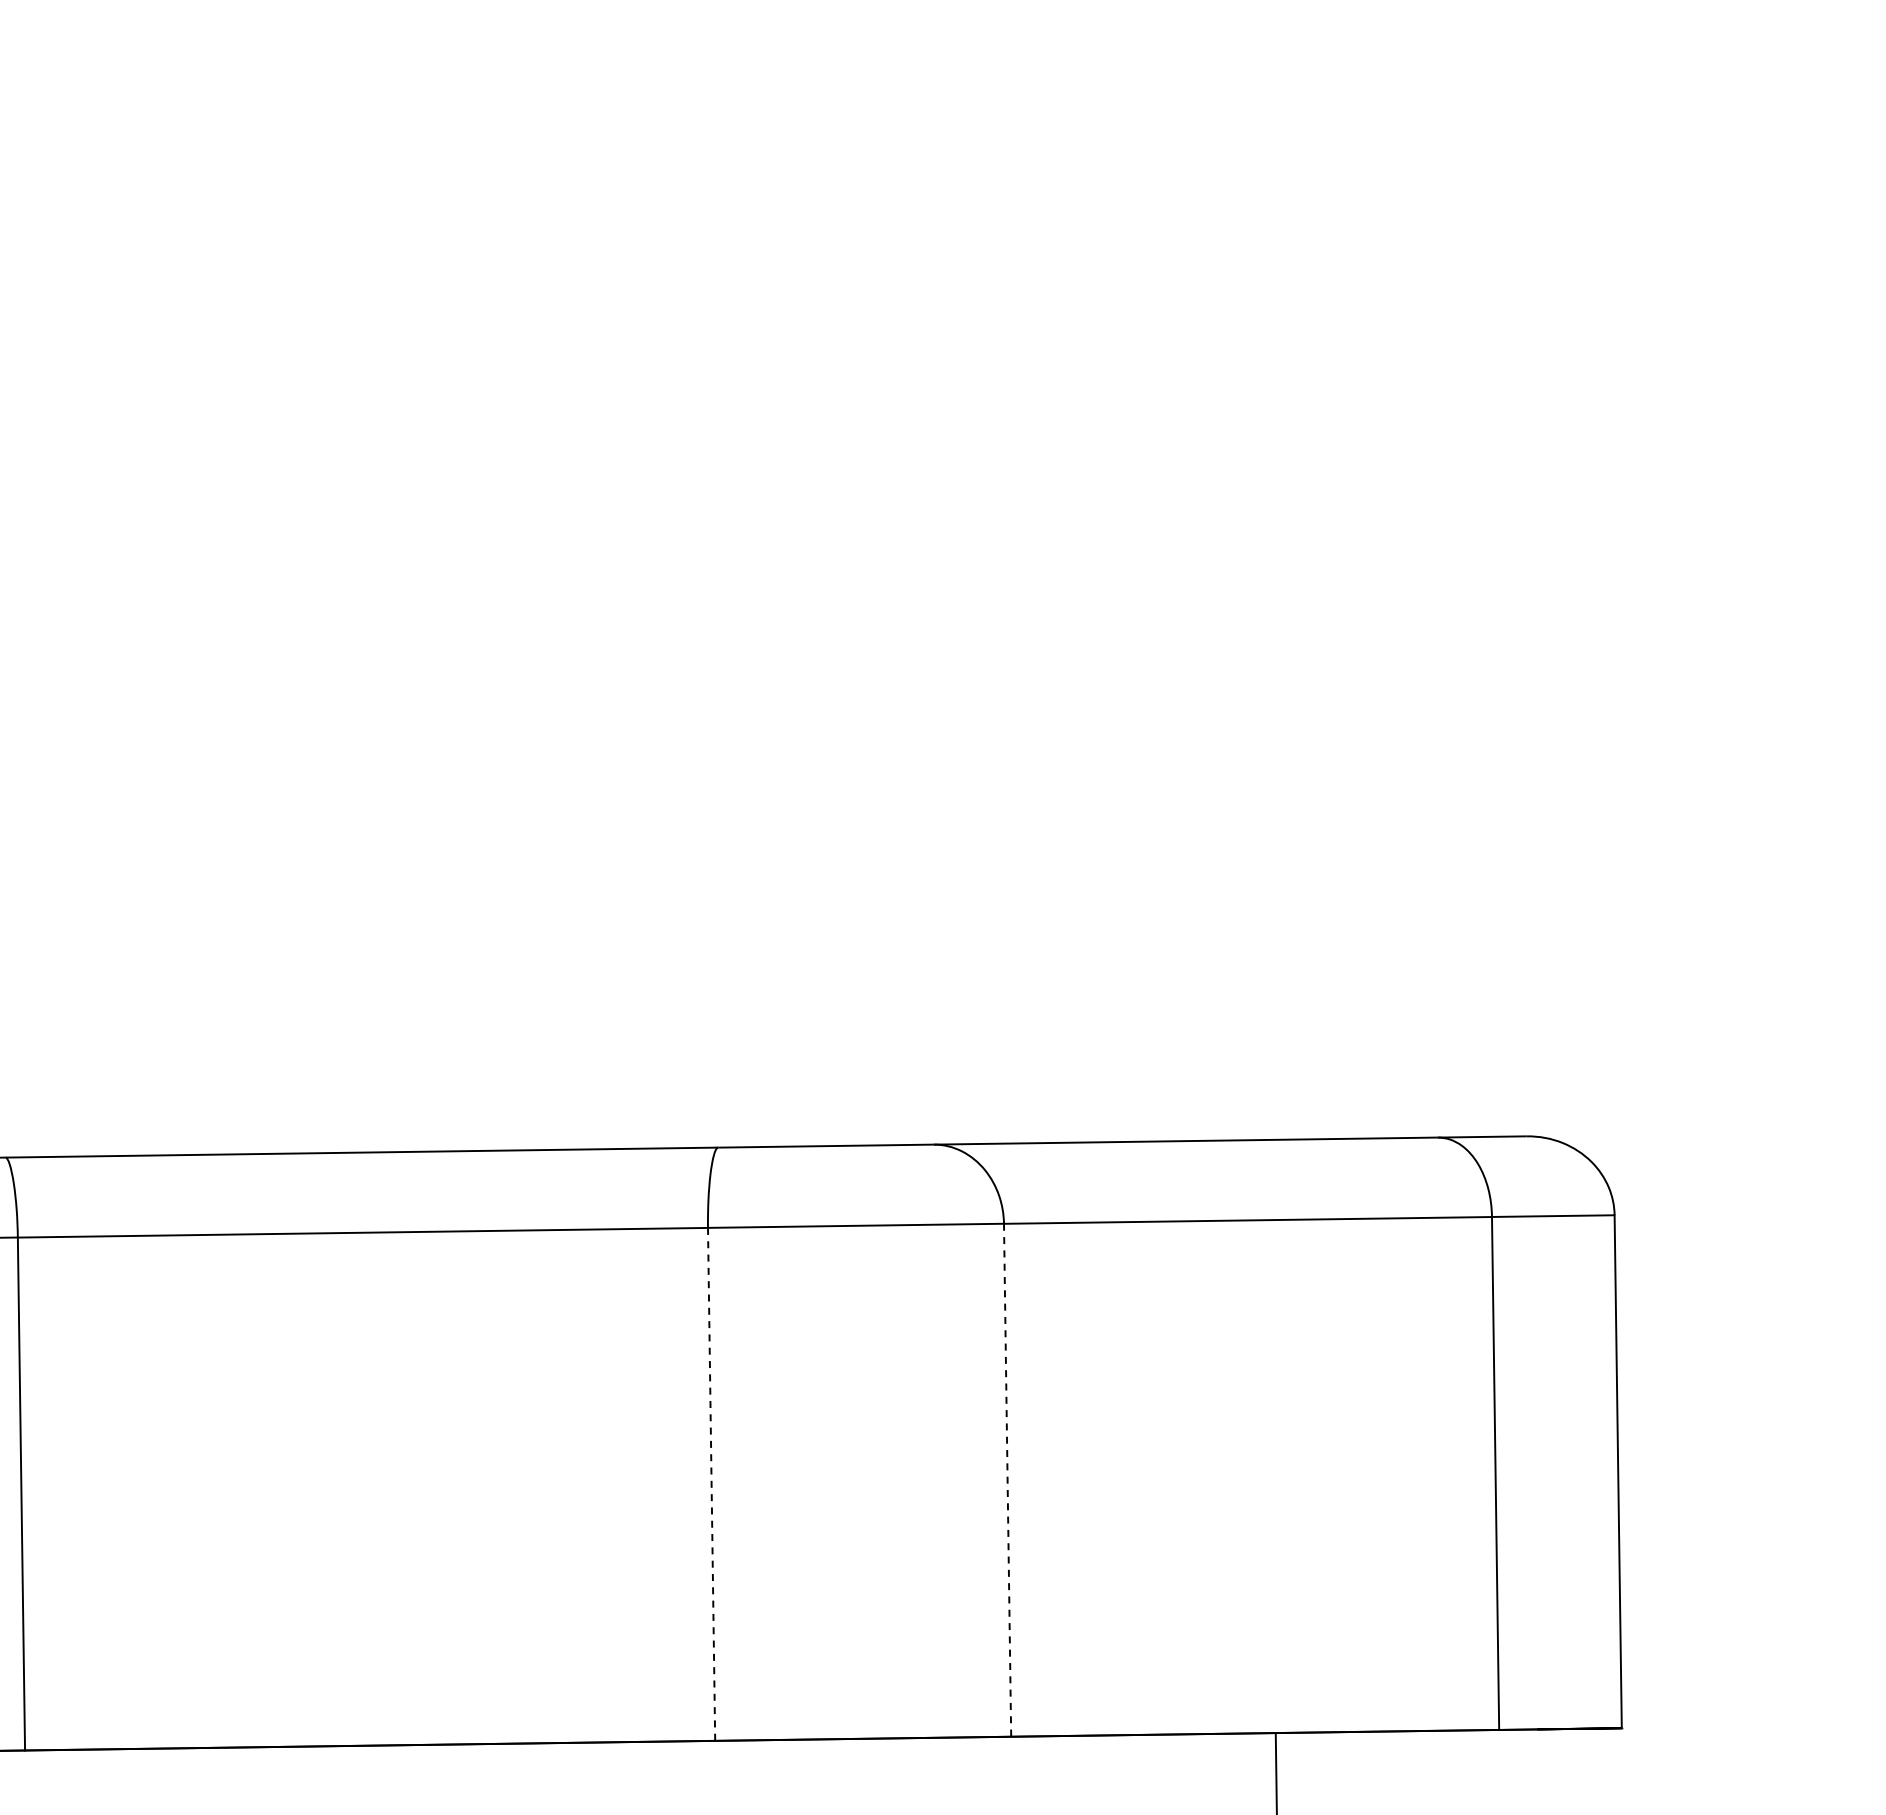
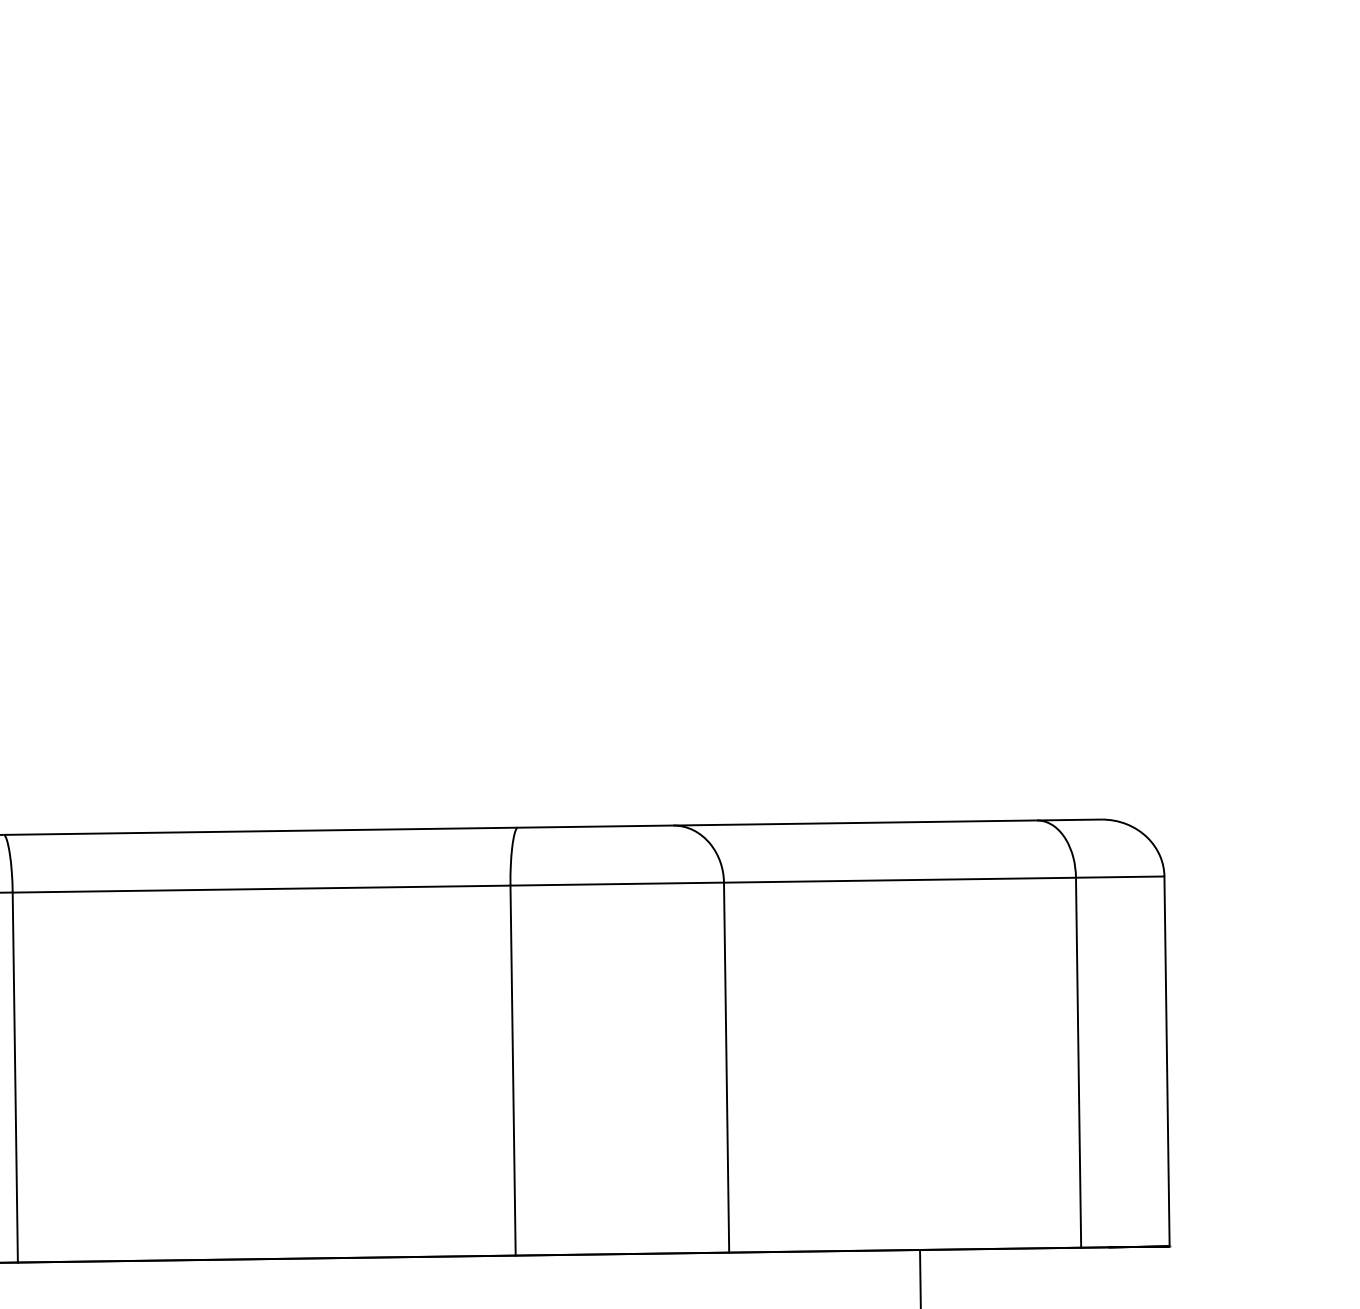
line: (1007, 1480) -> (726, 1067), dashed -> solid
line: (711, 1484) -> (513, 1070), dashed -> solid

